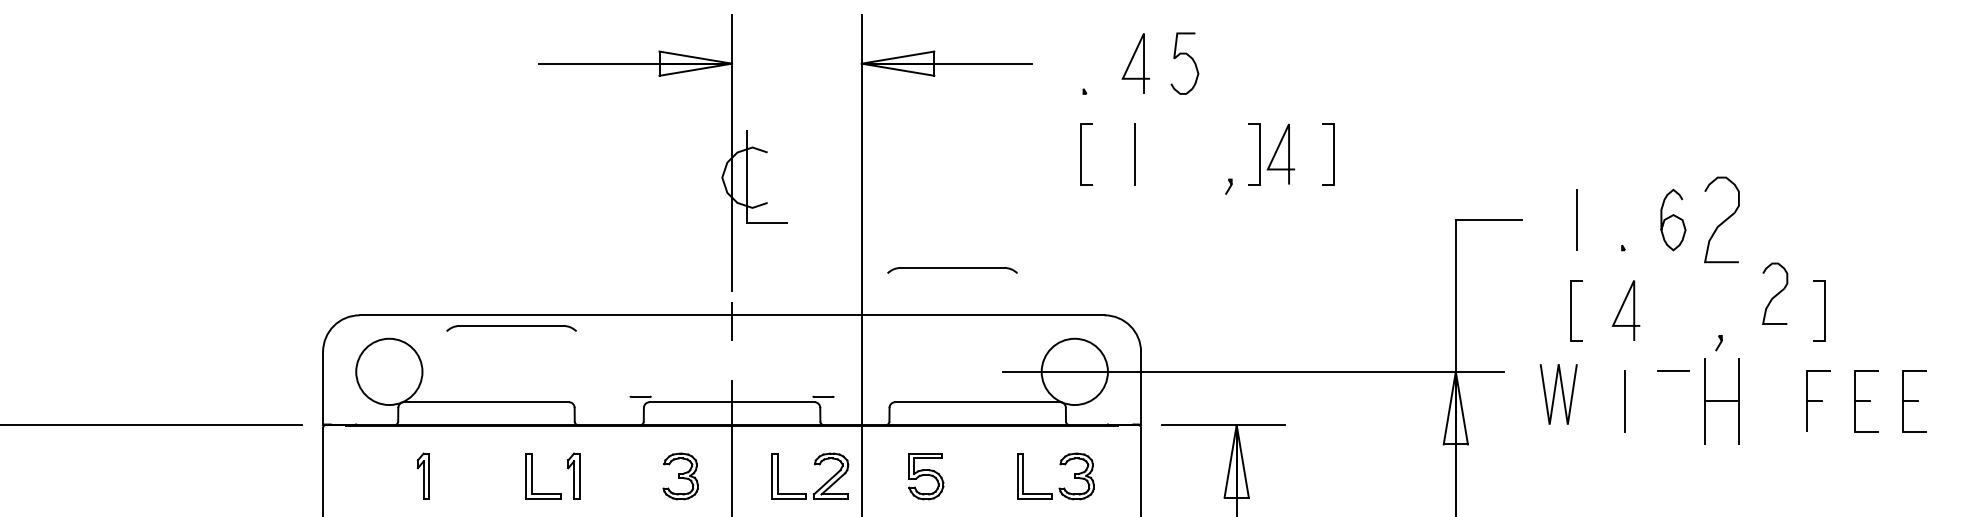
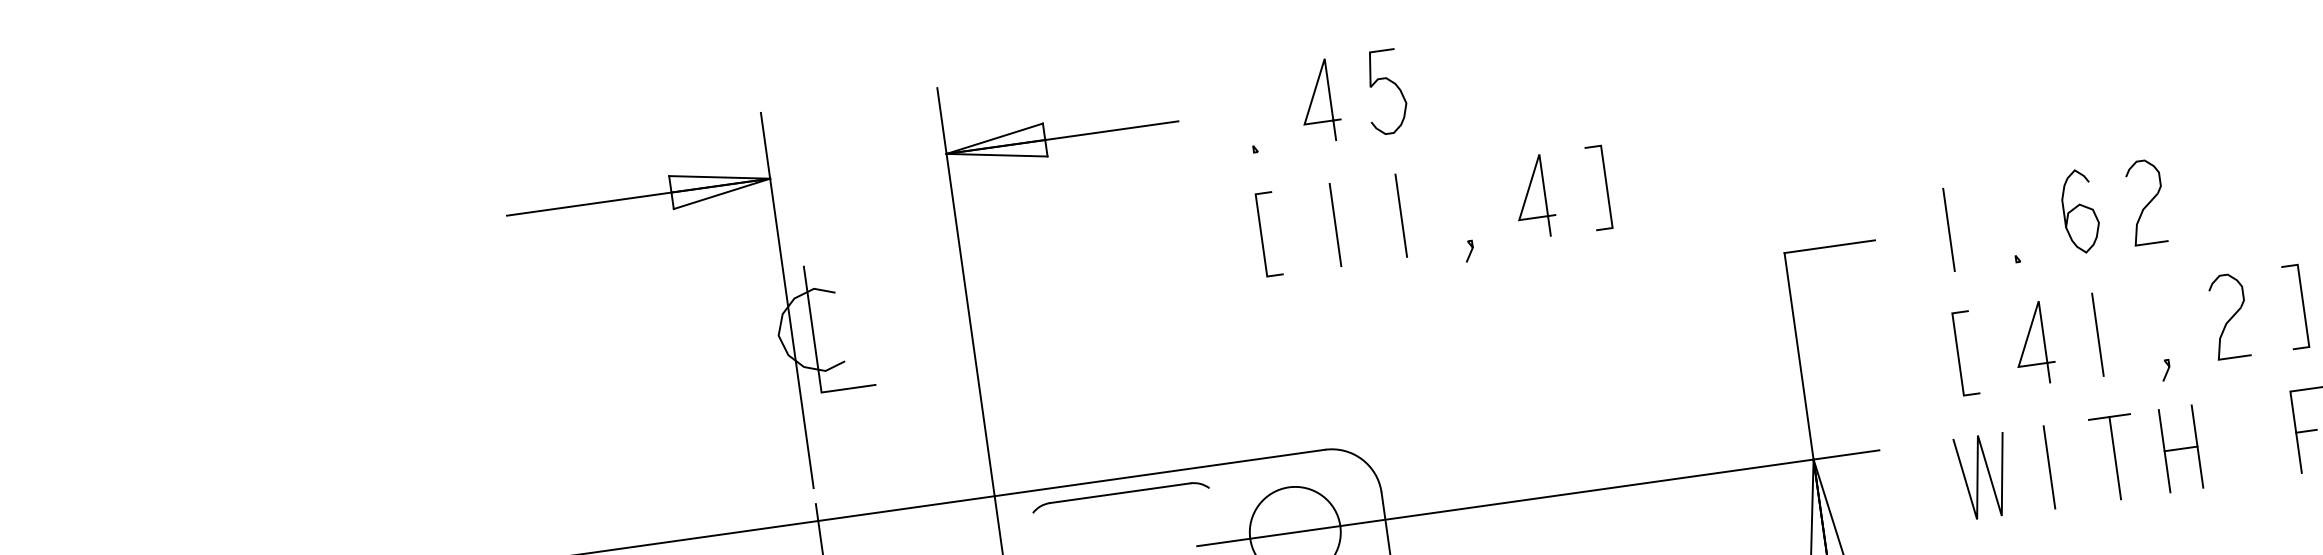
line: (1183, 154) -> (1401, 215), added
line: (1259, 154) -> (1504, 201), removed
part: (1721, 220) -> (2145, 202), size x0.71
part: (952, 270) -> (1120, 496), moved
part: (1775, 293) -> (2229, 315), moved
line: (1673, 310) -> (2097, 334), added
line: (1555, 394) -> (1979, 477), moved
line: (1673, 401) -> (2115, 458), added
part: (1721, 401) -> (2180, 449), size x0.71

